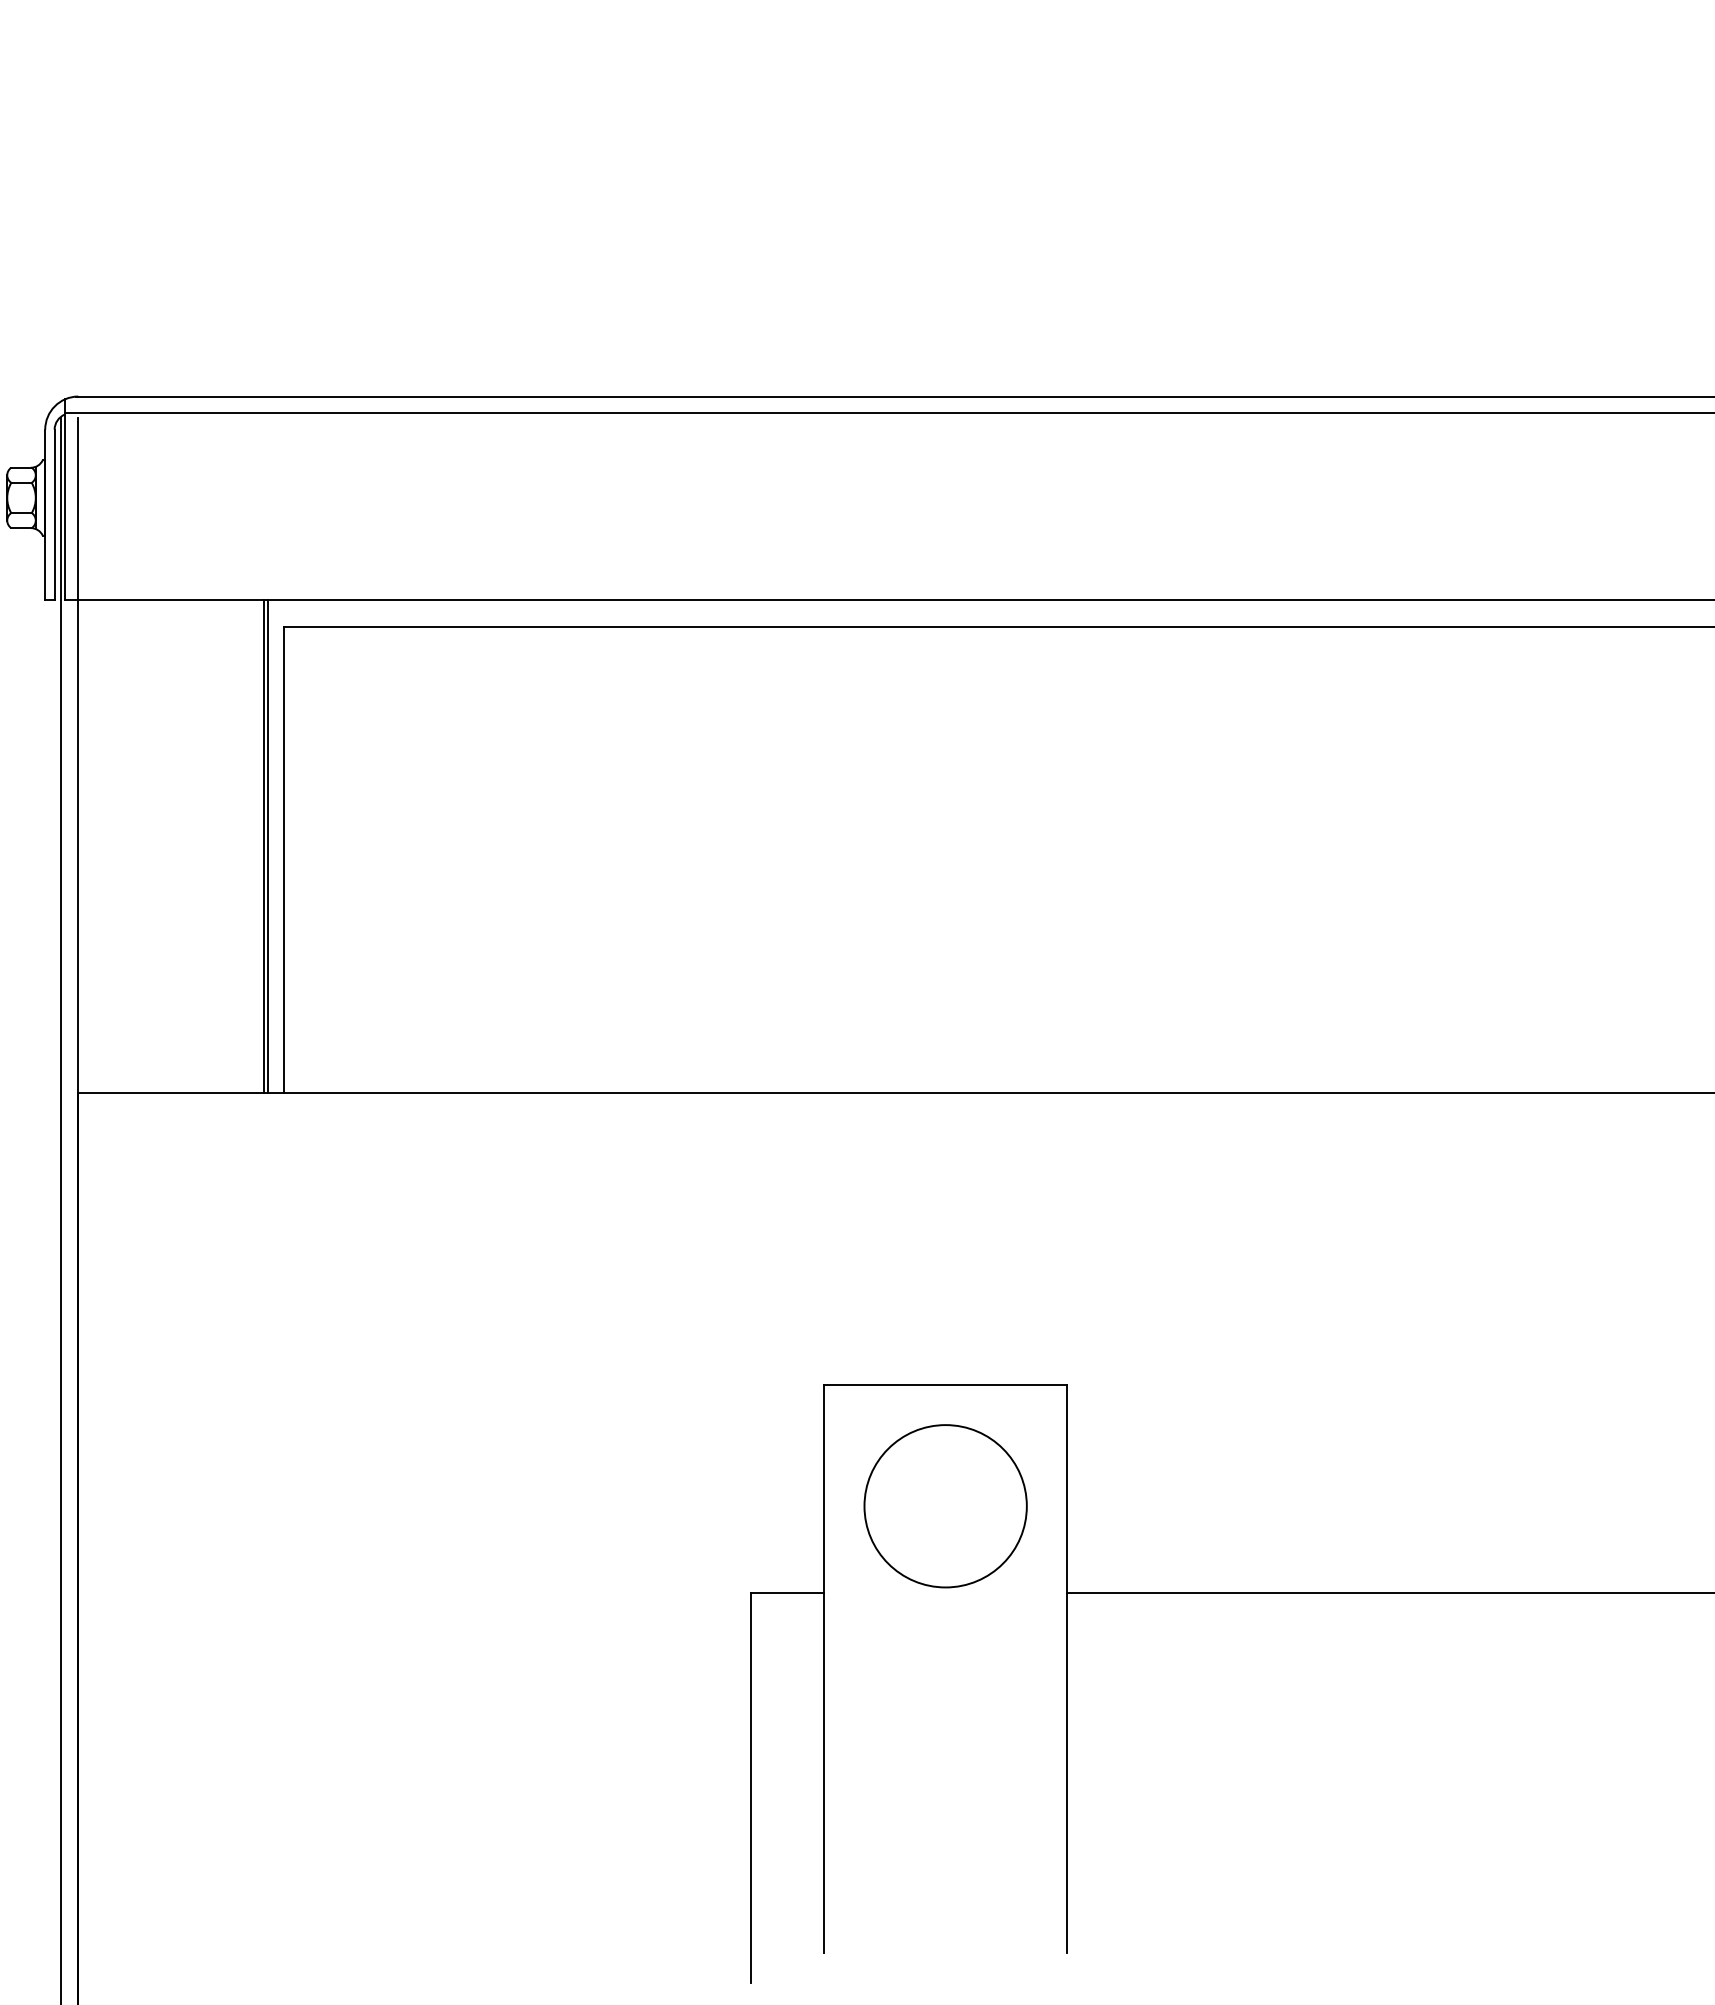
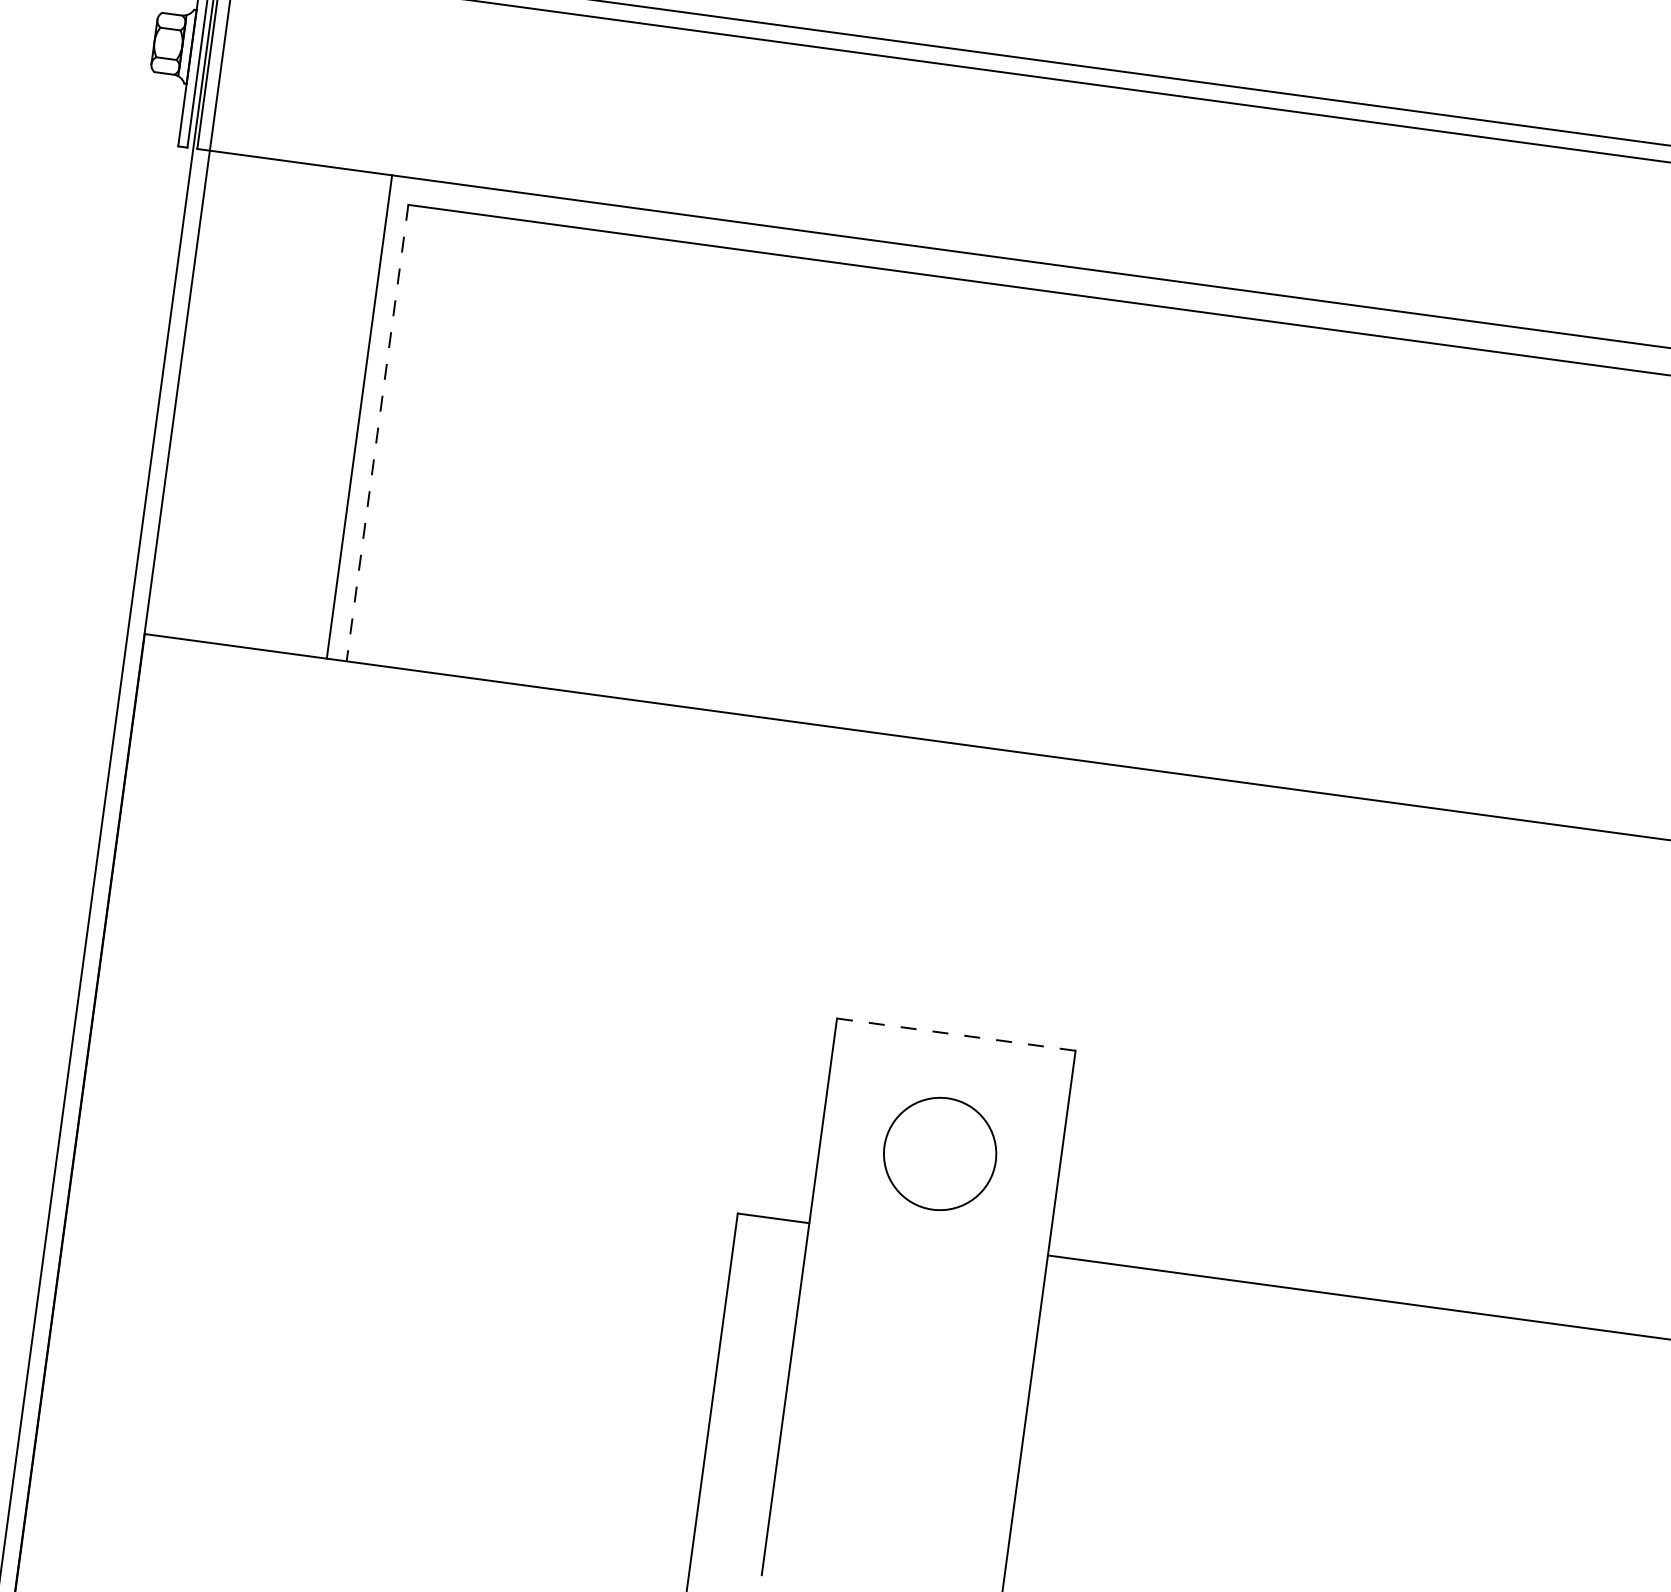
line: (267, 845) -> (363, 416), removed
line: (283, 859) -> (377, 432), solid -> dashed
line: (945, 1384) -> (956, 1034), solid -> dashed
circle: (945, 1506) -> (939, 1154), size x0.7

